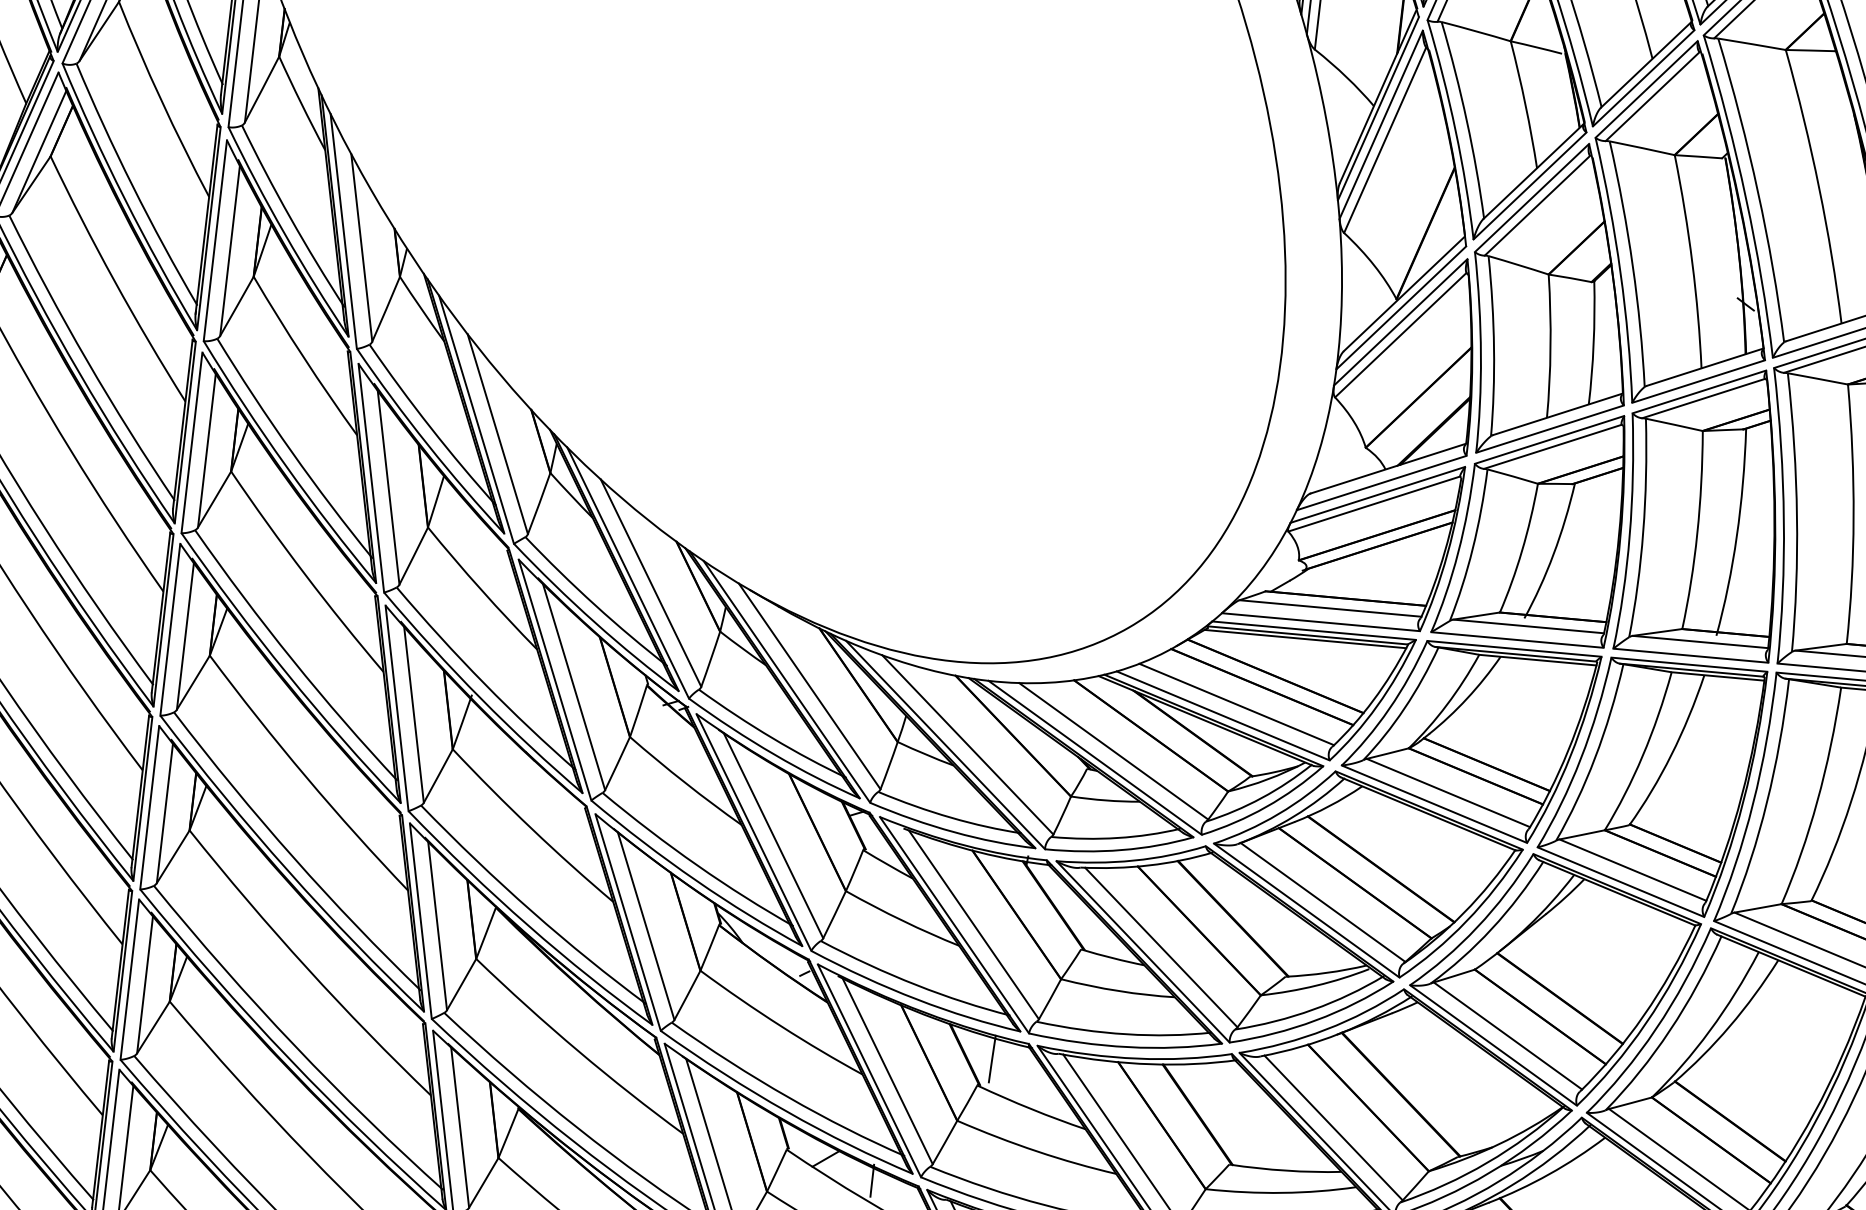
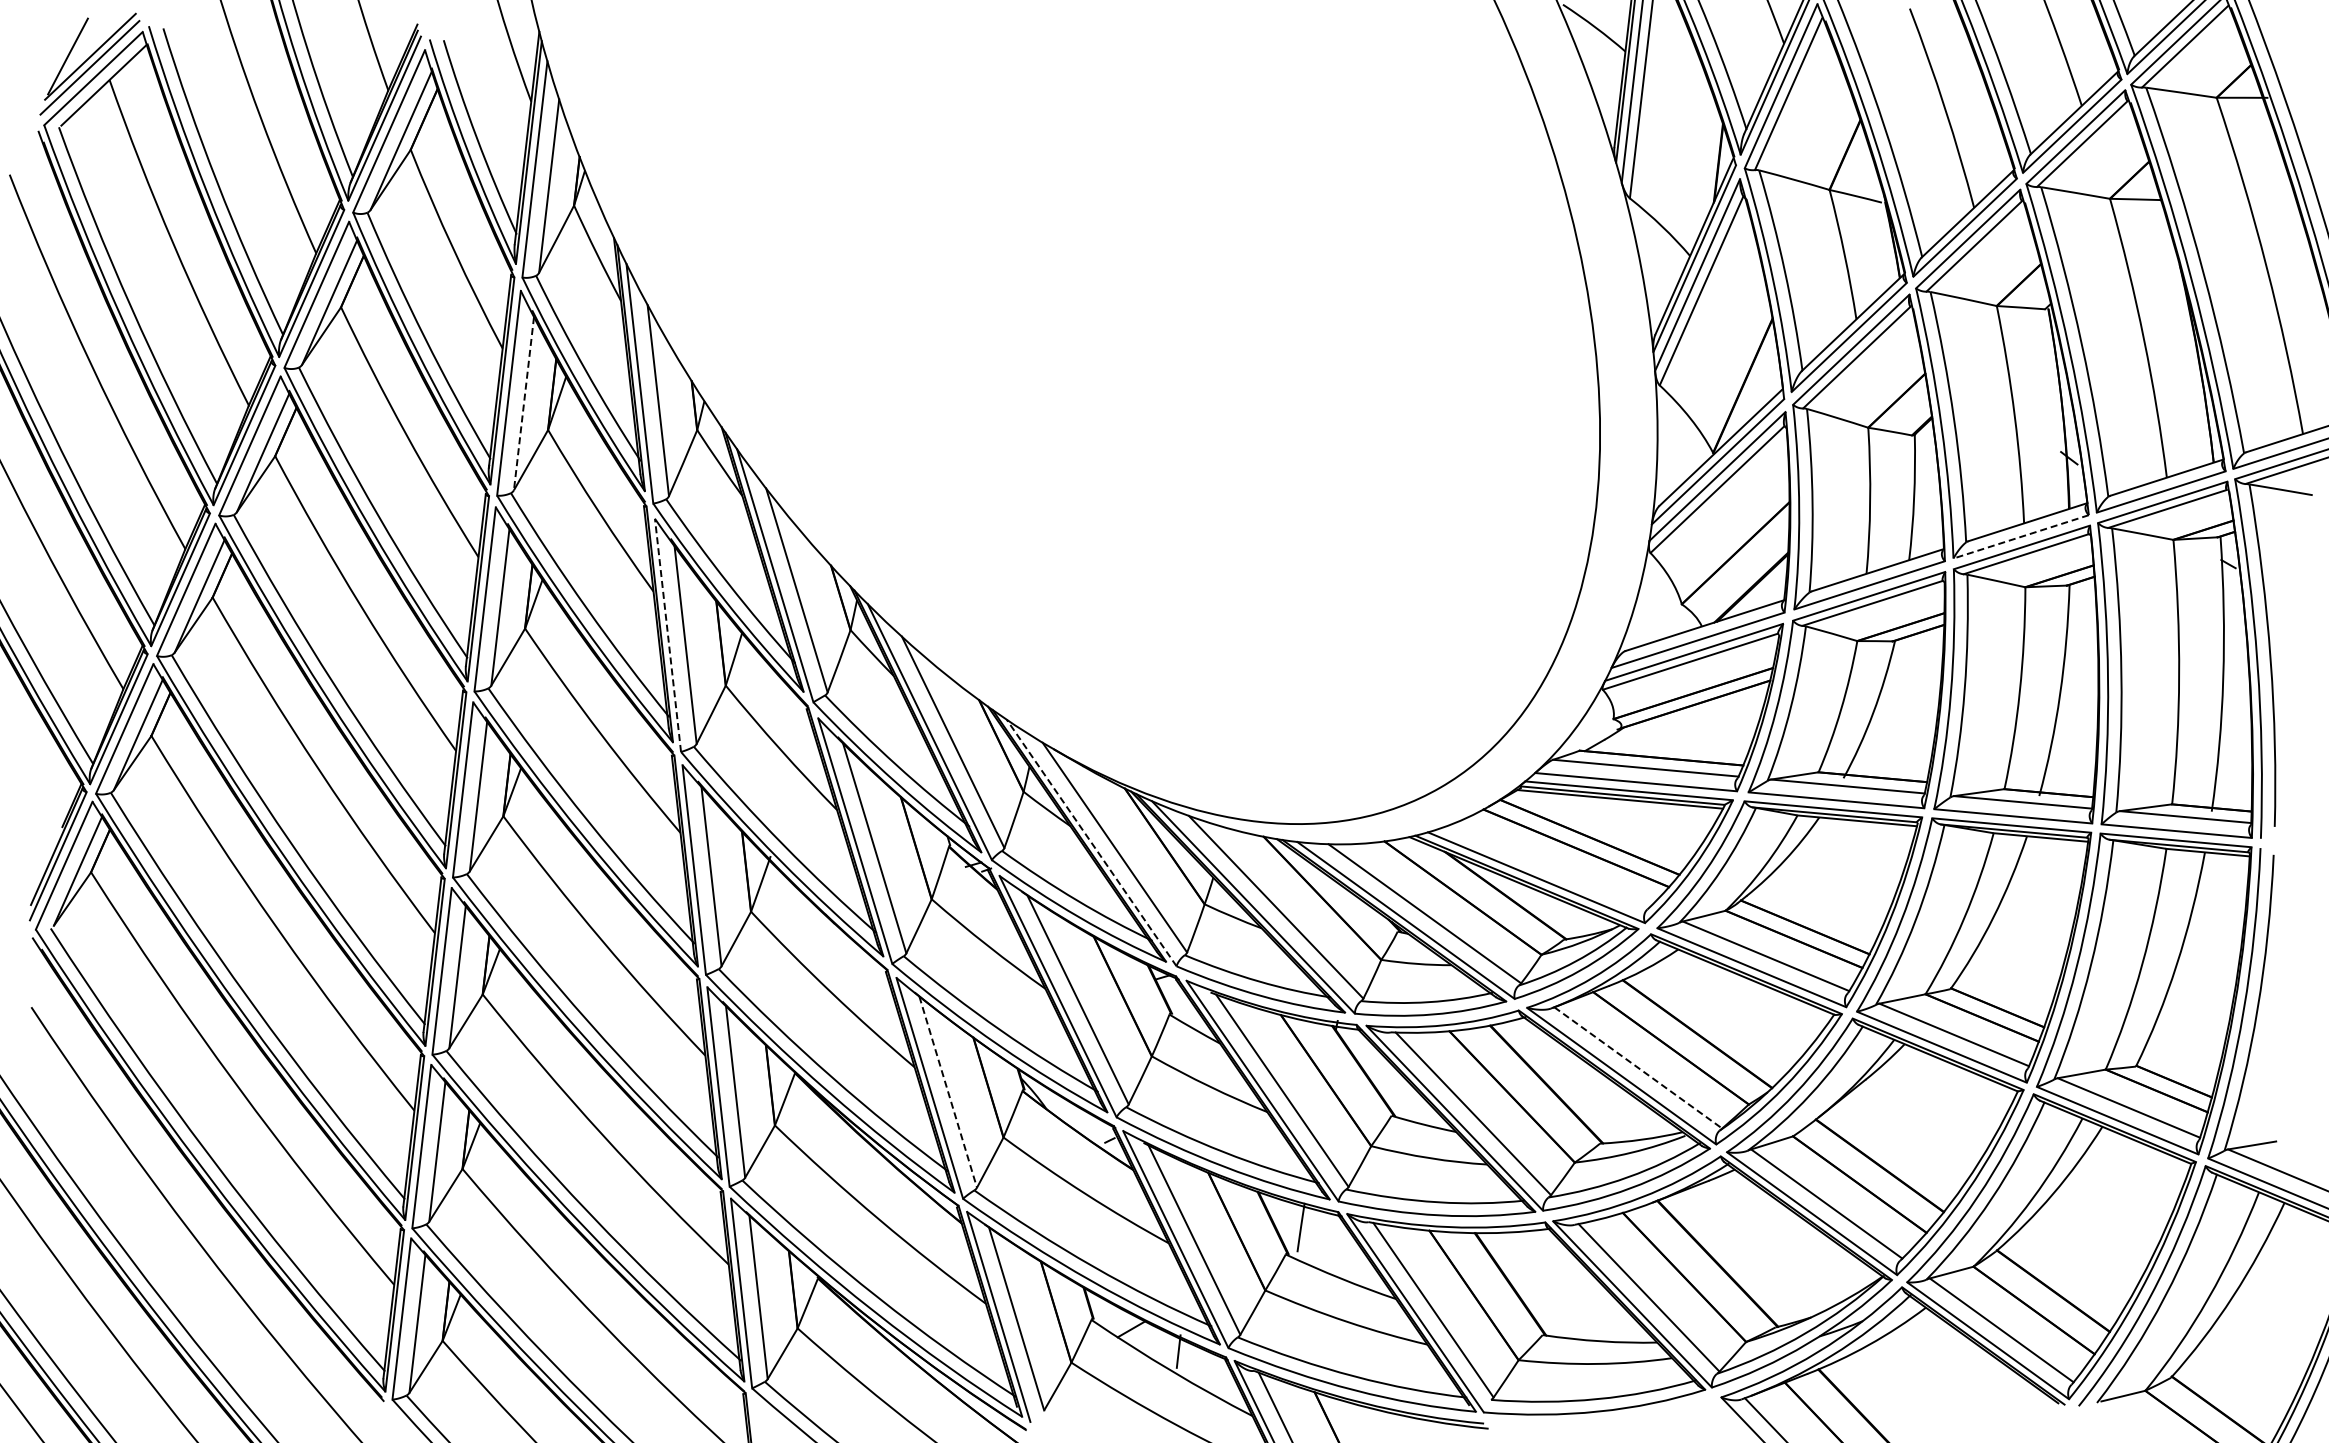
line: (229, 251) -> (523, 404), solid -> dashed
line: (1697, 382) -> (2020, 537), solid -> dashed
line: (370, 477) -> (667, 634), solid -> dashed
line: (786, 682) -> (1091, 843), solid -> dashed
line: (1236, 703) -> (1550, 865), removed
line: (1323, 902) -> (1638, 1067), solid -> dashed
line: (646, 926) -> (948, 1092), solid -> dashed

